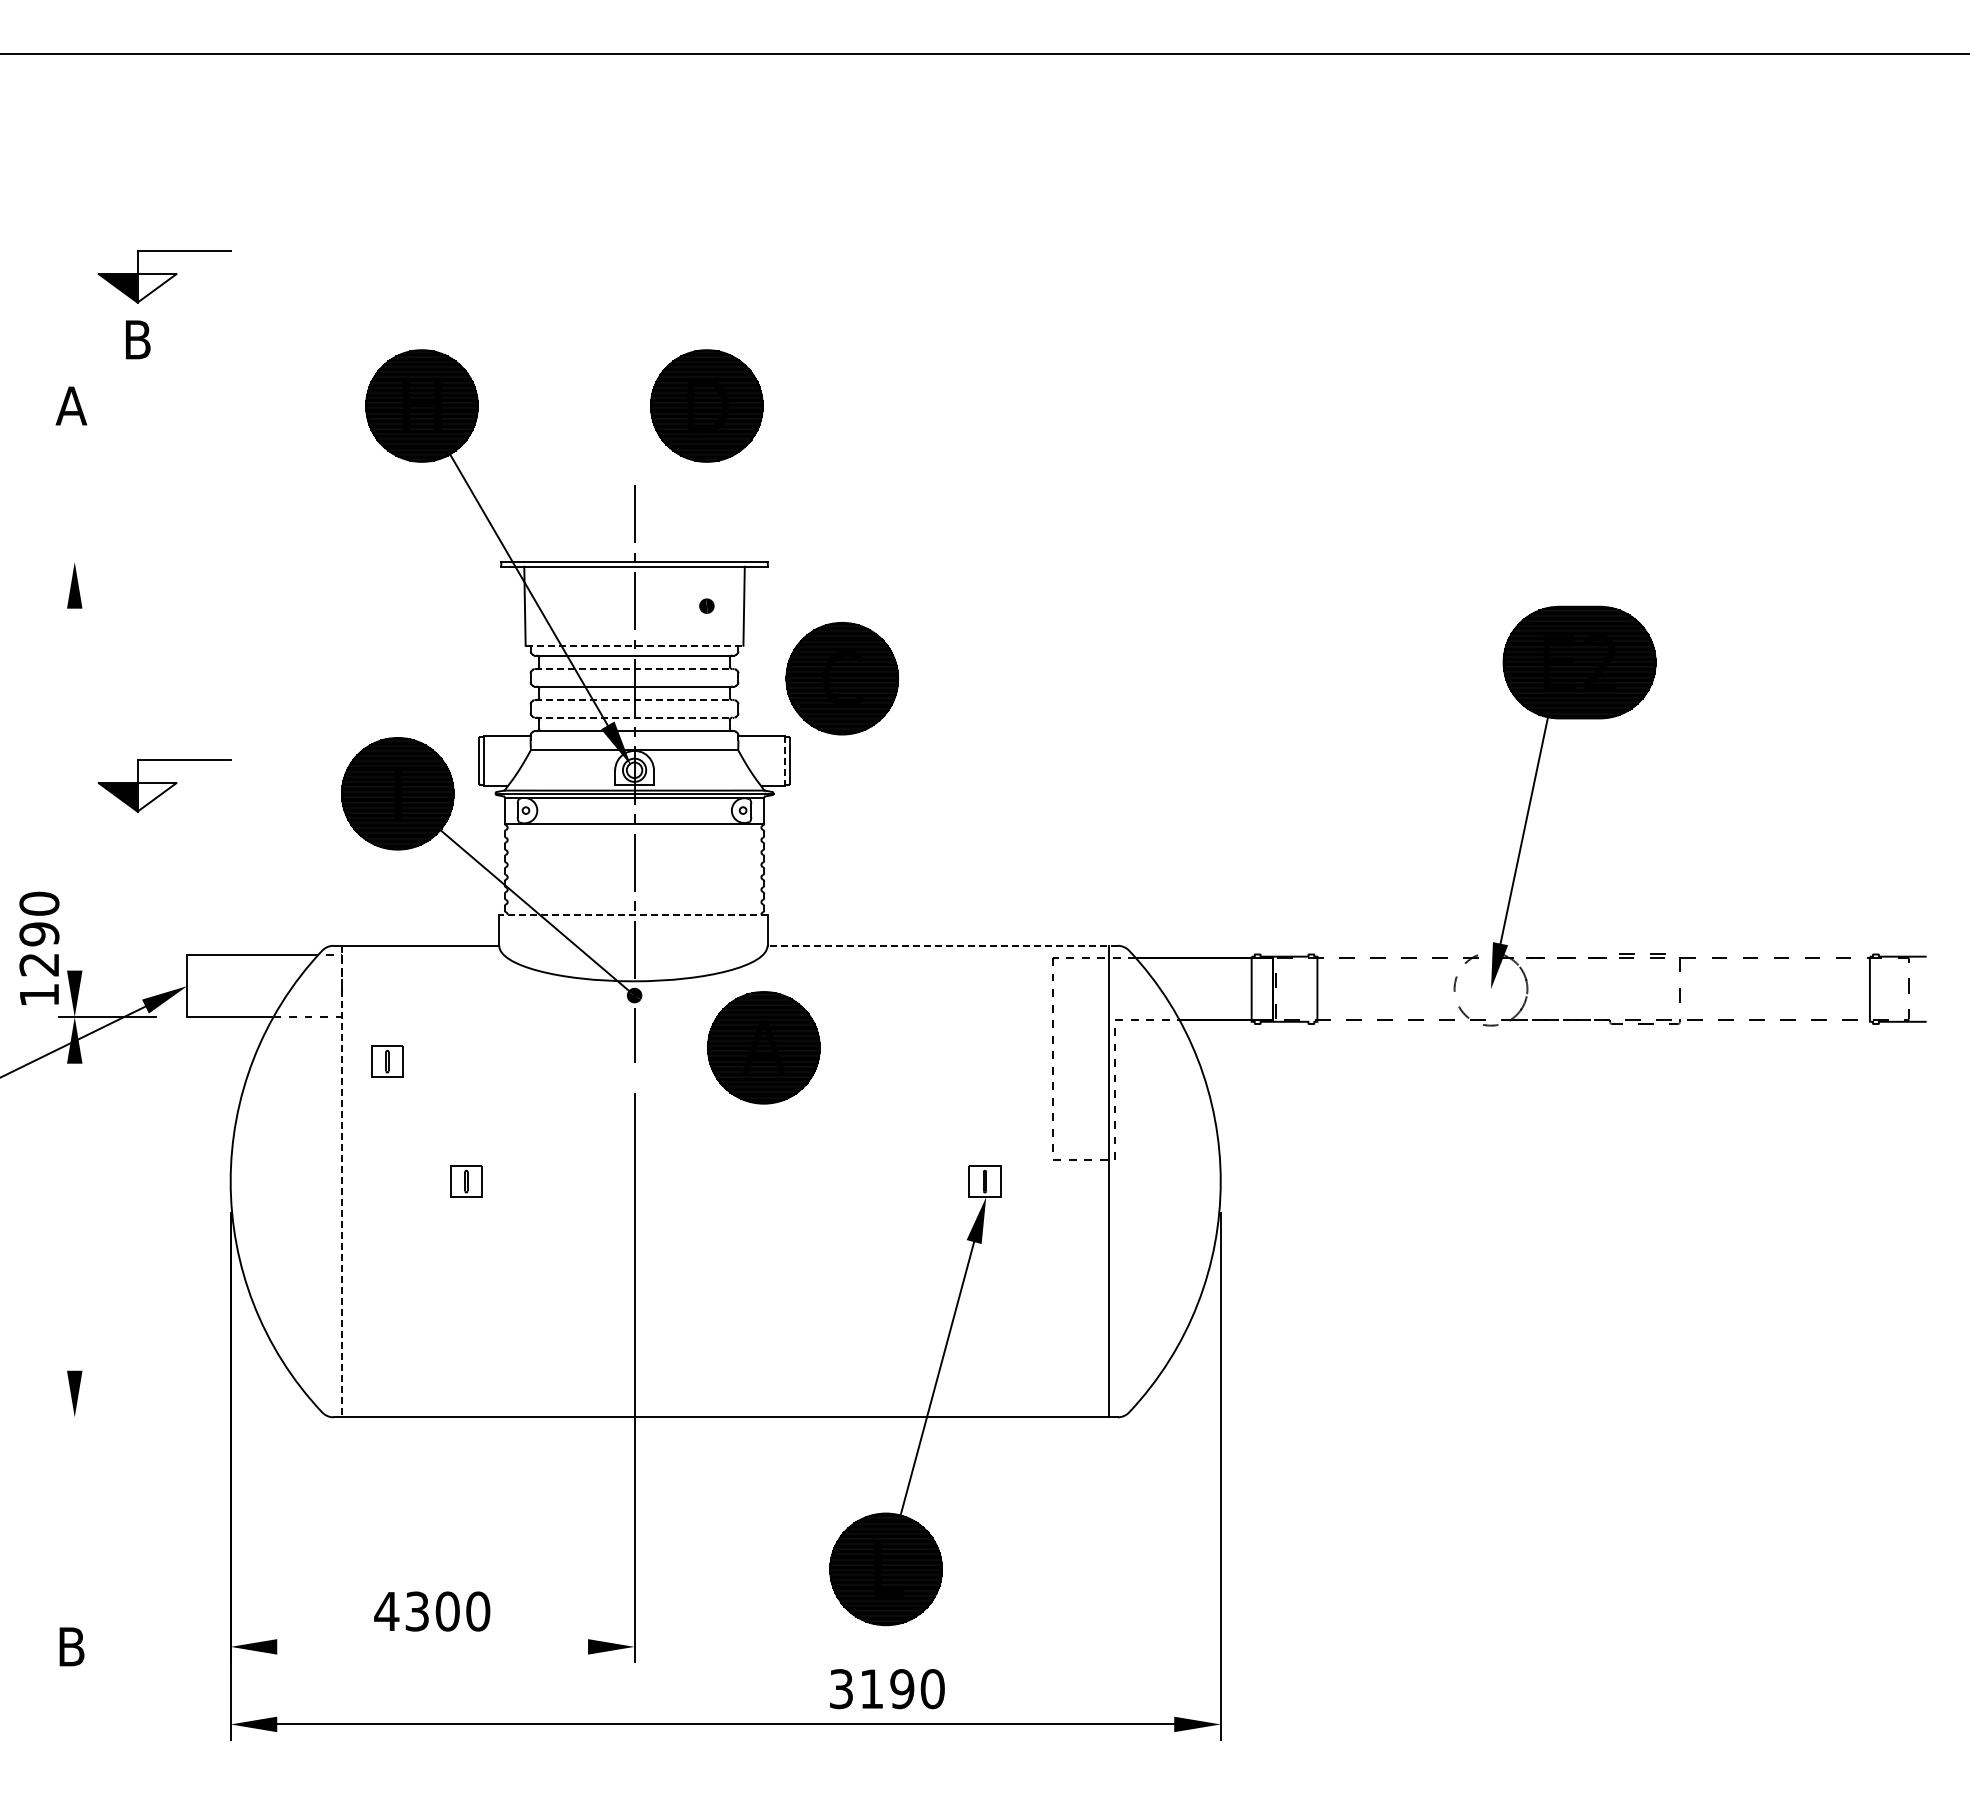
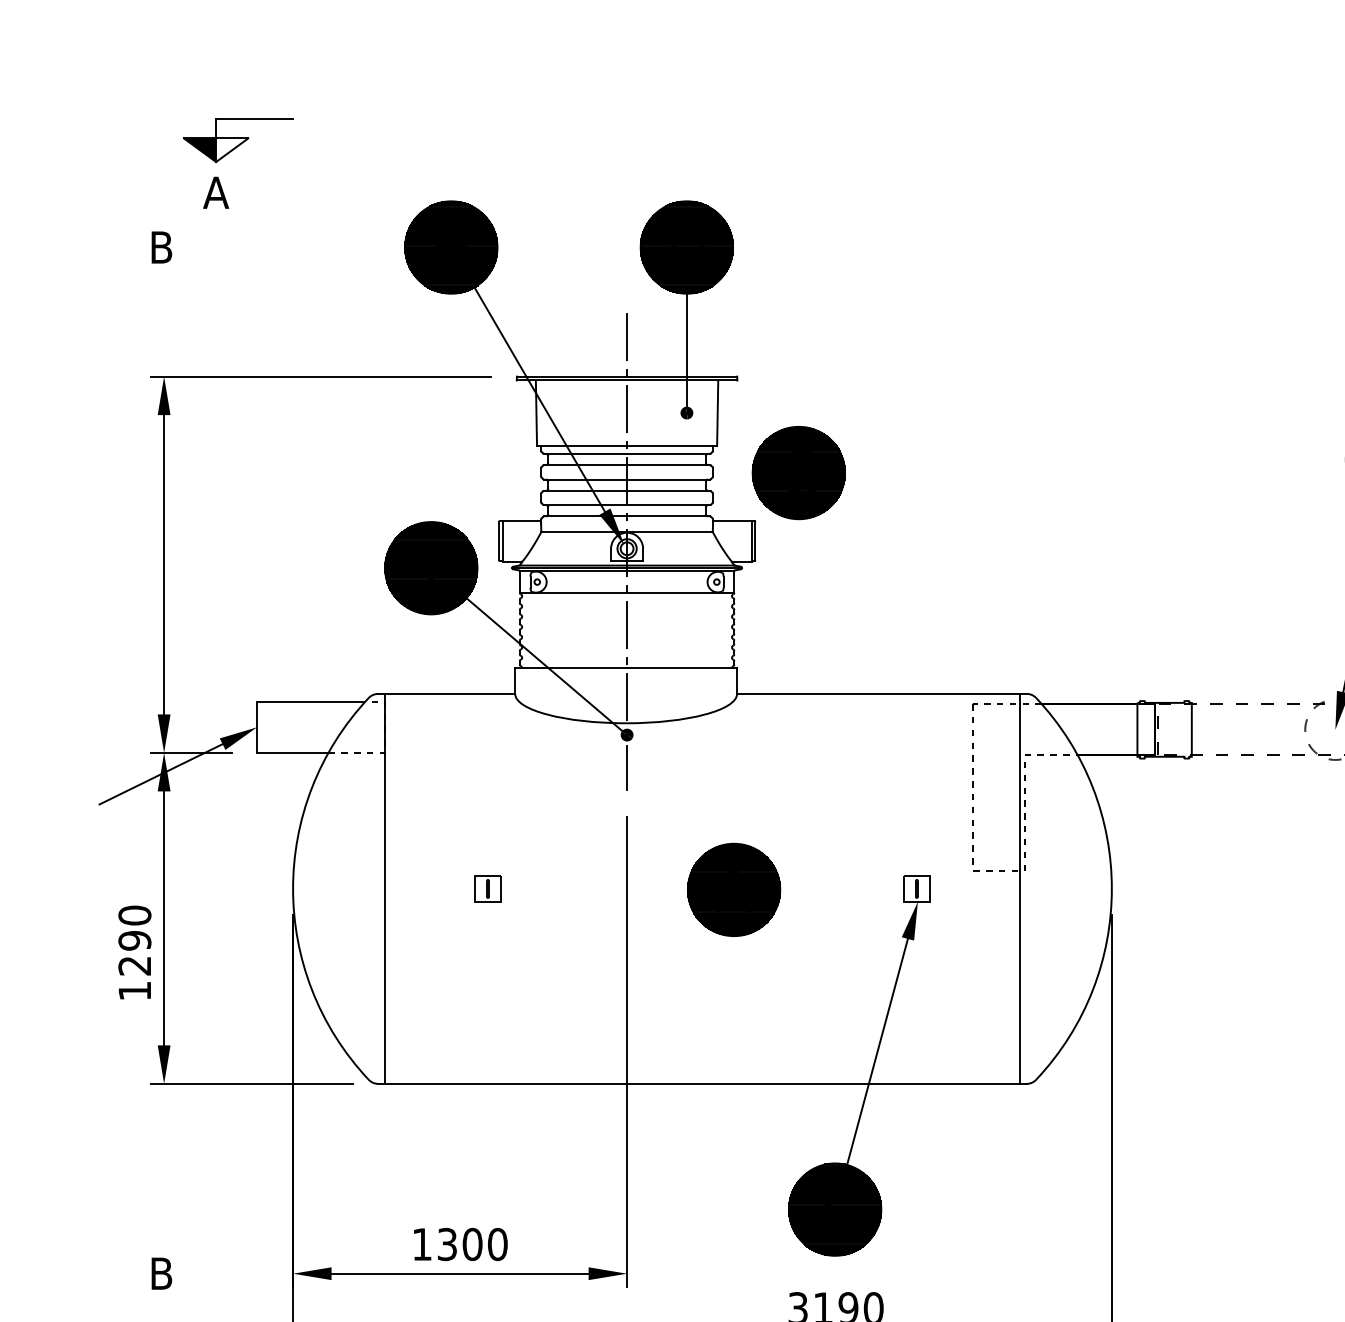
text: (137, 339) -> (216, 192), B -> A
text: (71, 405) -> (161, 247), A -> B
line: (706, 530) -> (686, 350), added
line: (264, 562) -> (321, 376), added
line: (634, 645) -> (627, 445), dashed -> solid
line: (634, 669) -> (627, 465), dashed -> solid
line: (634, 700) -> (627, 491), dashed -> solid
line: (634, 717) -> (627, 505), dashed -> solid
line: (785, 760) -> (751, 540), dashed -> solid
part: (164, 785) -> (238, 561), removed
line: (74, 789) -> (163, 564), added
line: (632, 914) -> (625, 668), dashed -> solid
line: (942, 945) -> (881, 693), dashed -> solid
text: (39, 948) -> (134, 952), moved
part: (763, 1047) -> (733, 889), moved
part: (387, 1061) -> (422, 789), removed
line: (342, 1181) -> (385, 888), dashed -> solid
line: (74, 1216) -> (163, 917), added
line: (180, 1417) -> (251, 1084), added
text: (386, 1611) -> (421, 1244), 4300 -> 1300
line: (432, 1646) -> (459, 1273), added

